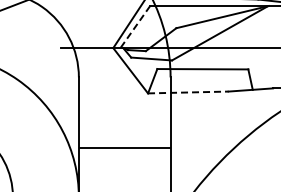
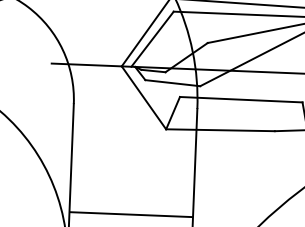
line: (135, 27) -> (152, 39), dashed -> solid
line: (188, 92) -> (220, 130), dashed -> solid
line: (124, 147) -> (130, 214), moved

